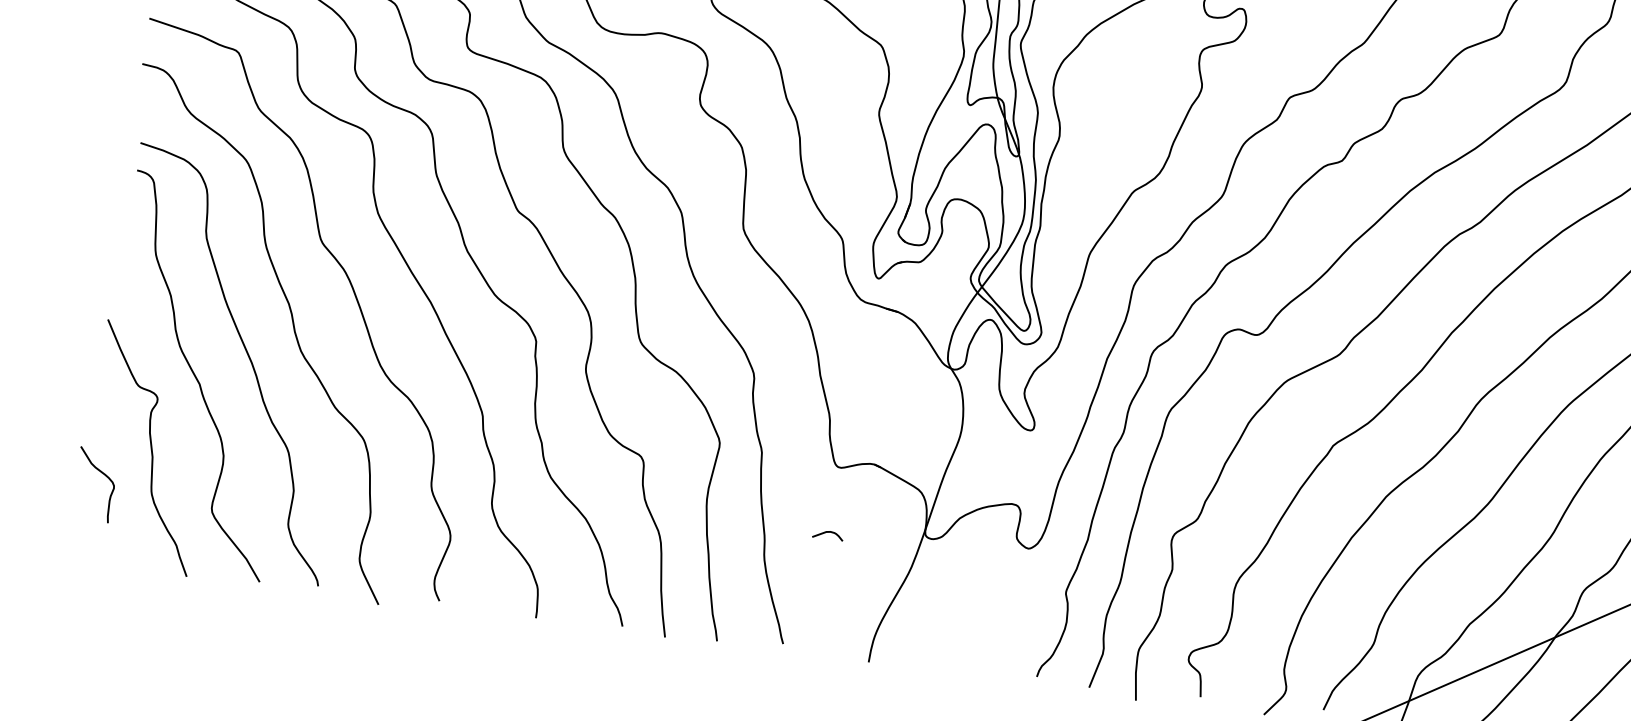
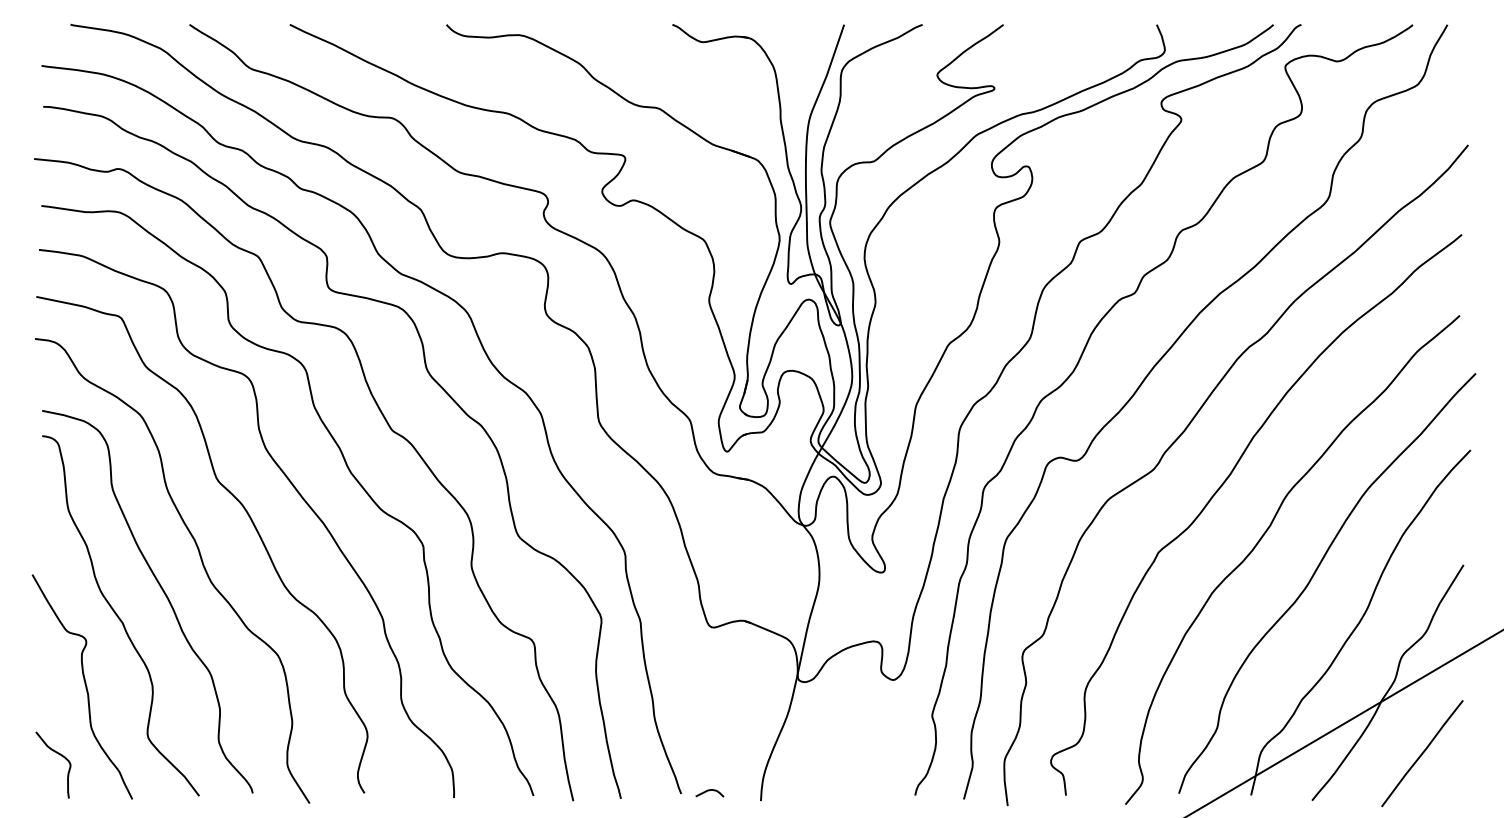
curve: (103, 475) -> (59, 755), moved
curve: (827, 533) -> (709, 791), moved

